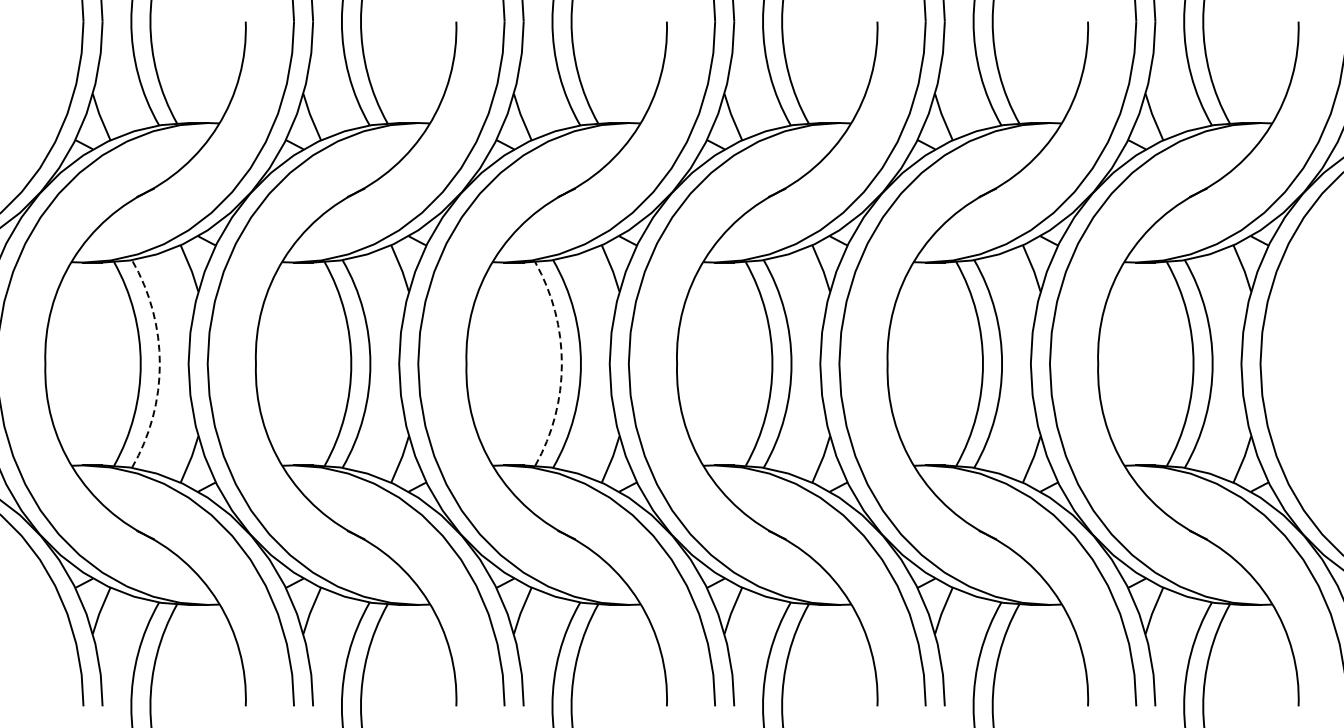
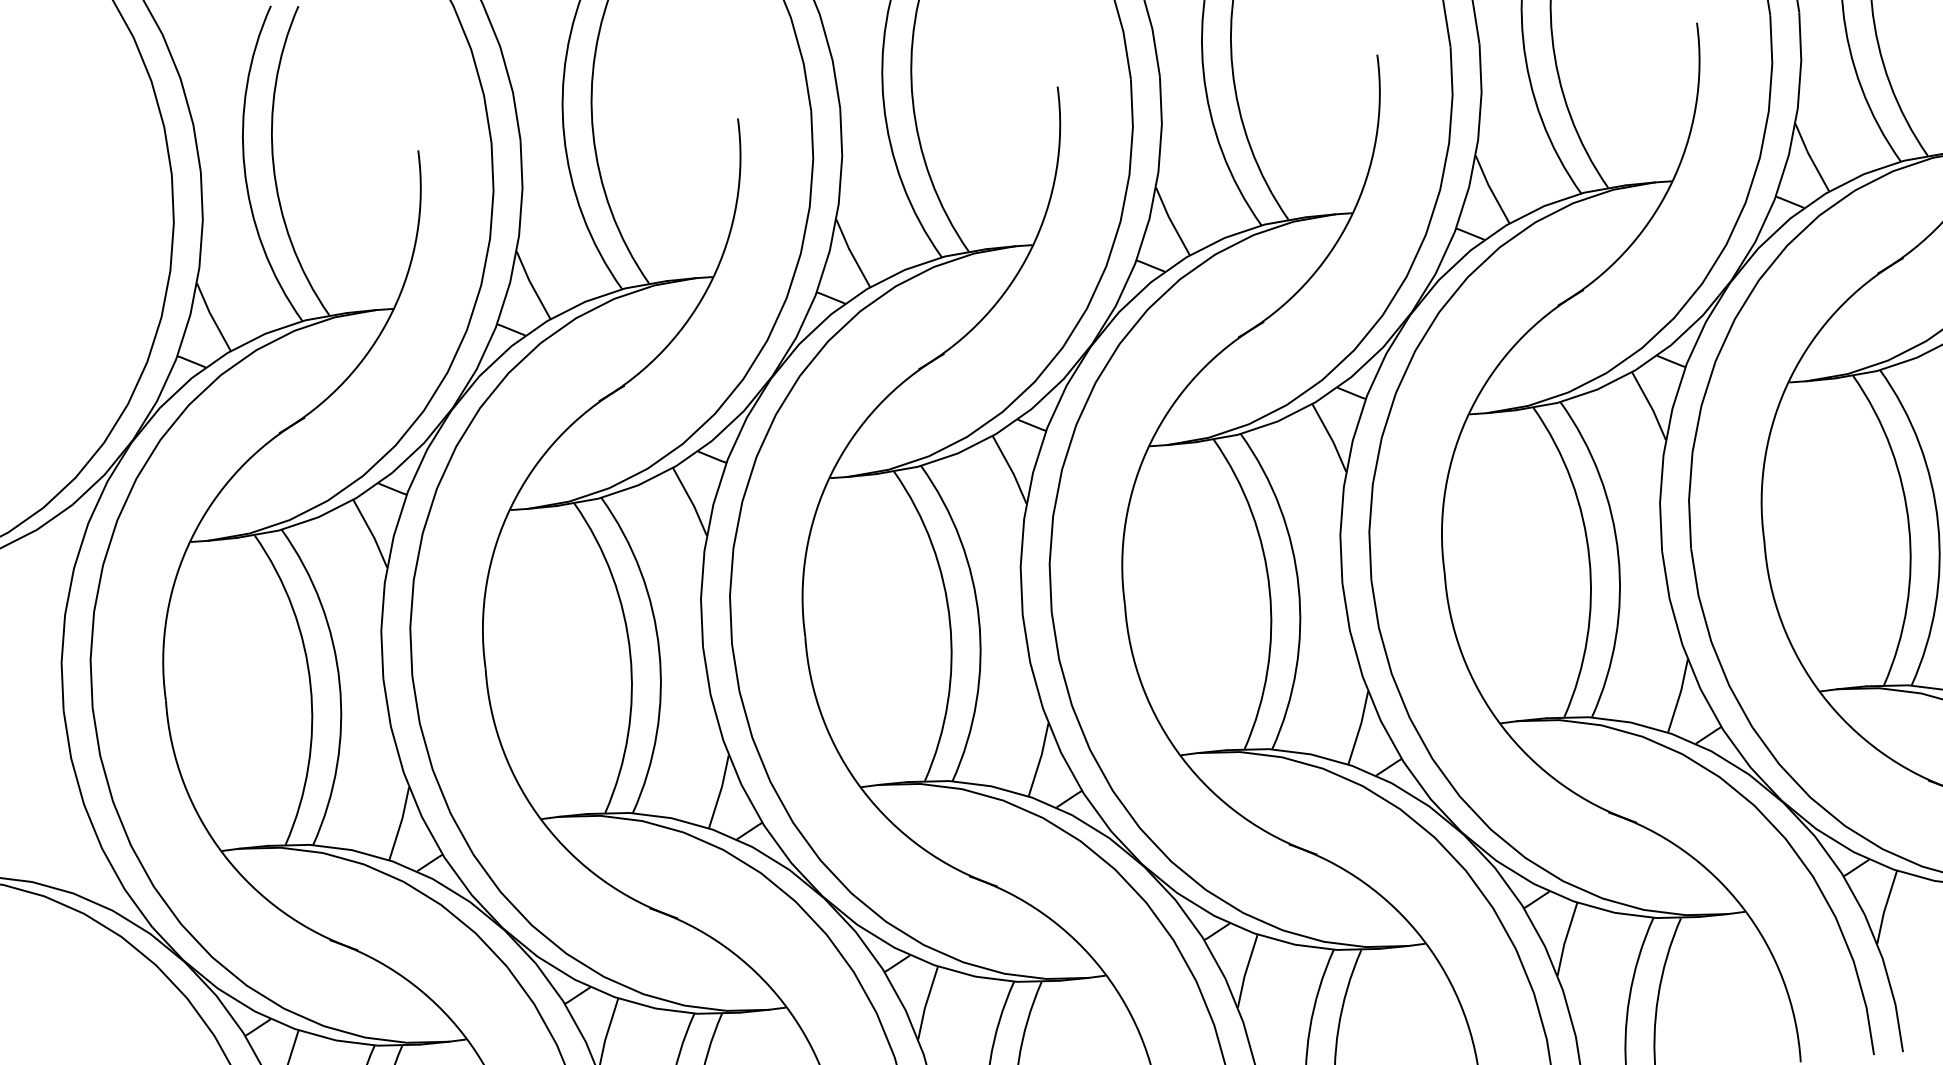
arc: (159, 363) -> (339, 682), dashed -> solid
arc: (561, 363) -> (949, 621), dashed -> solid

